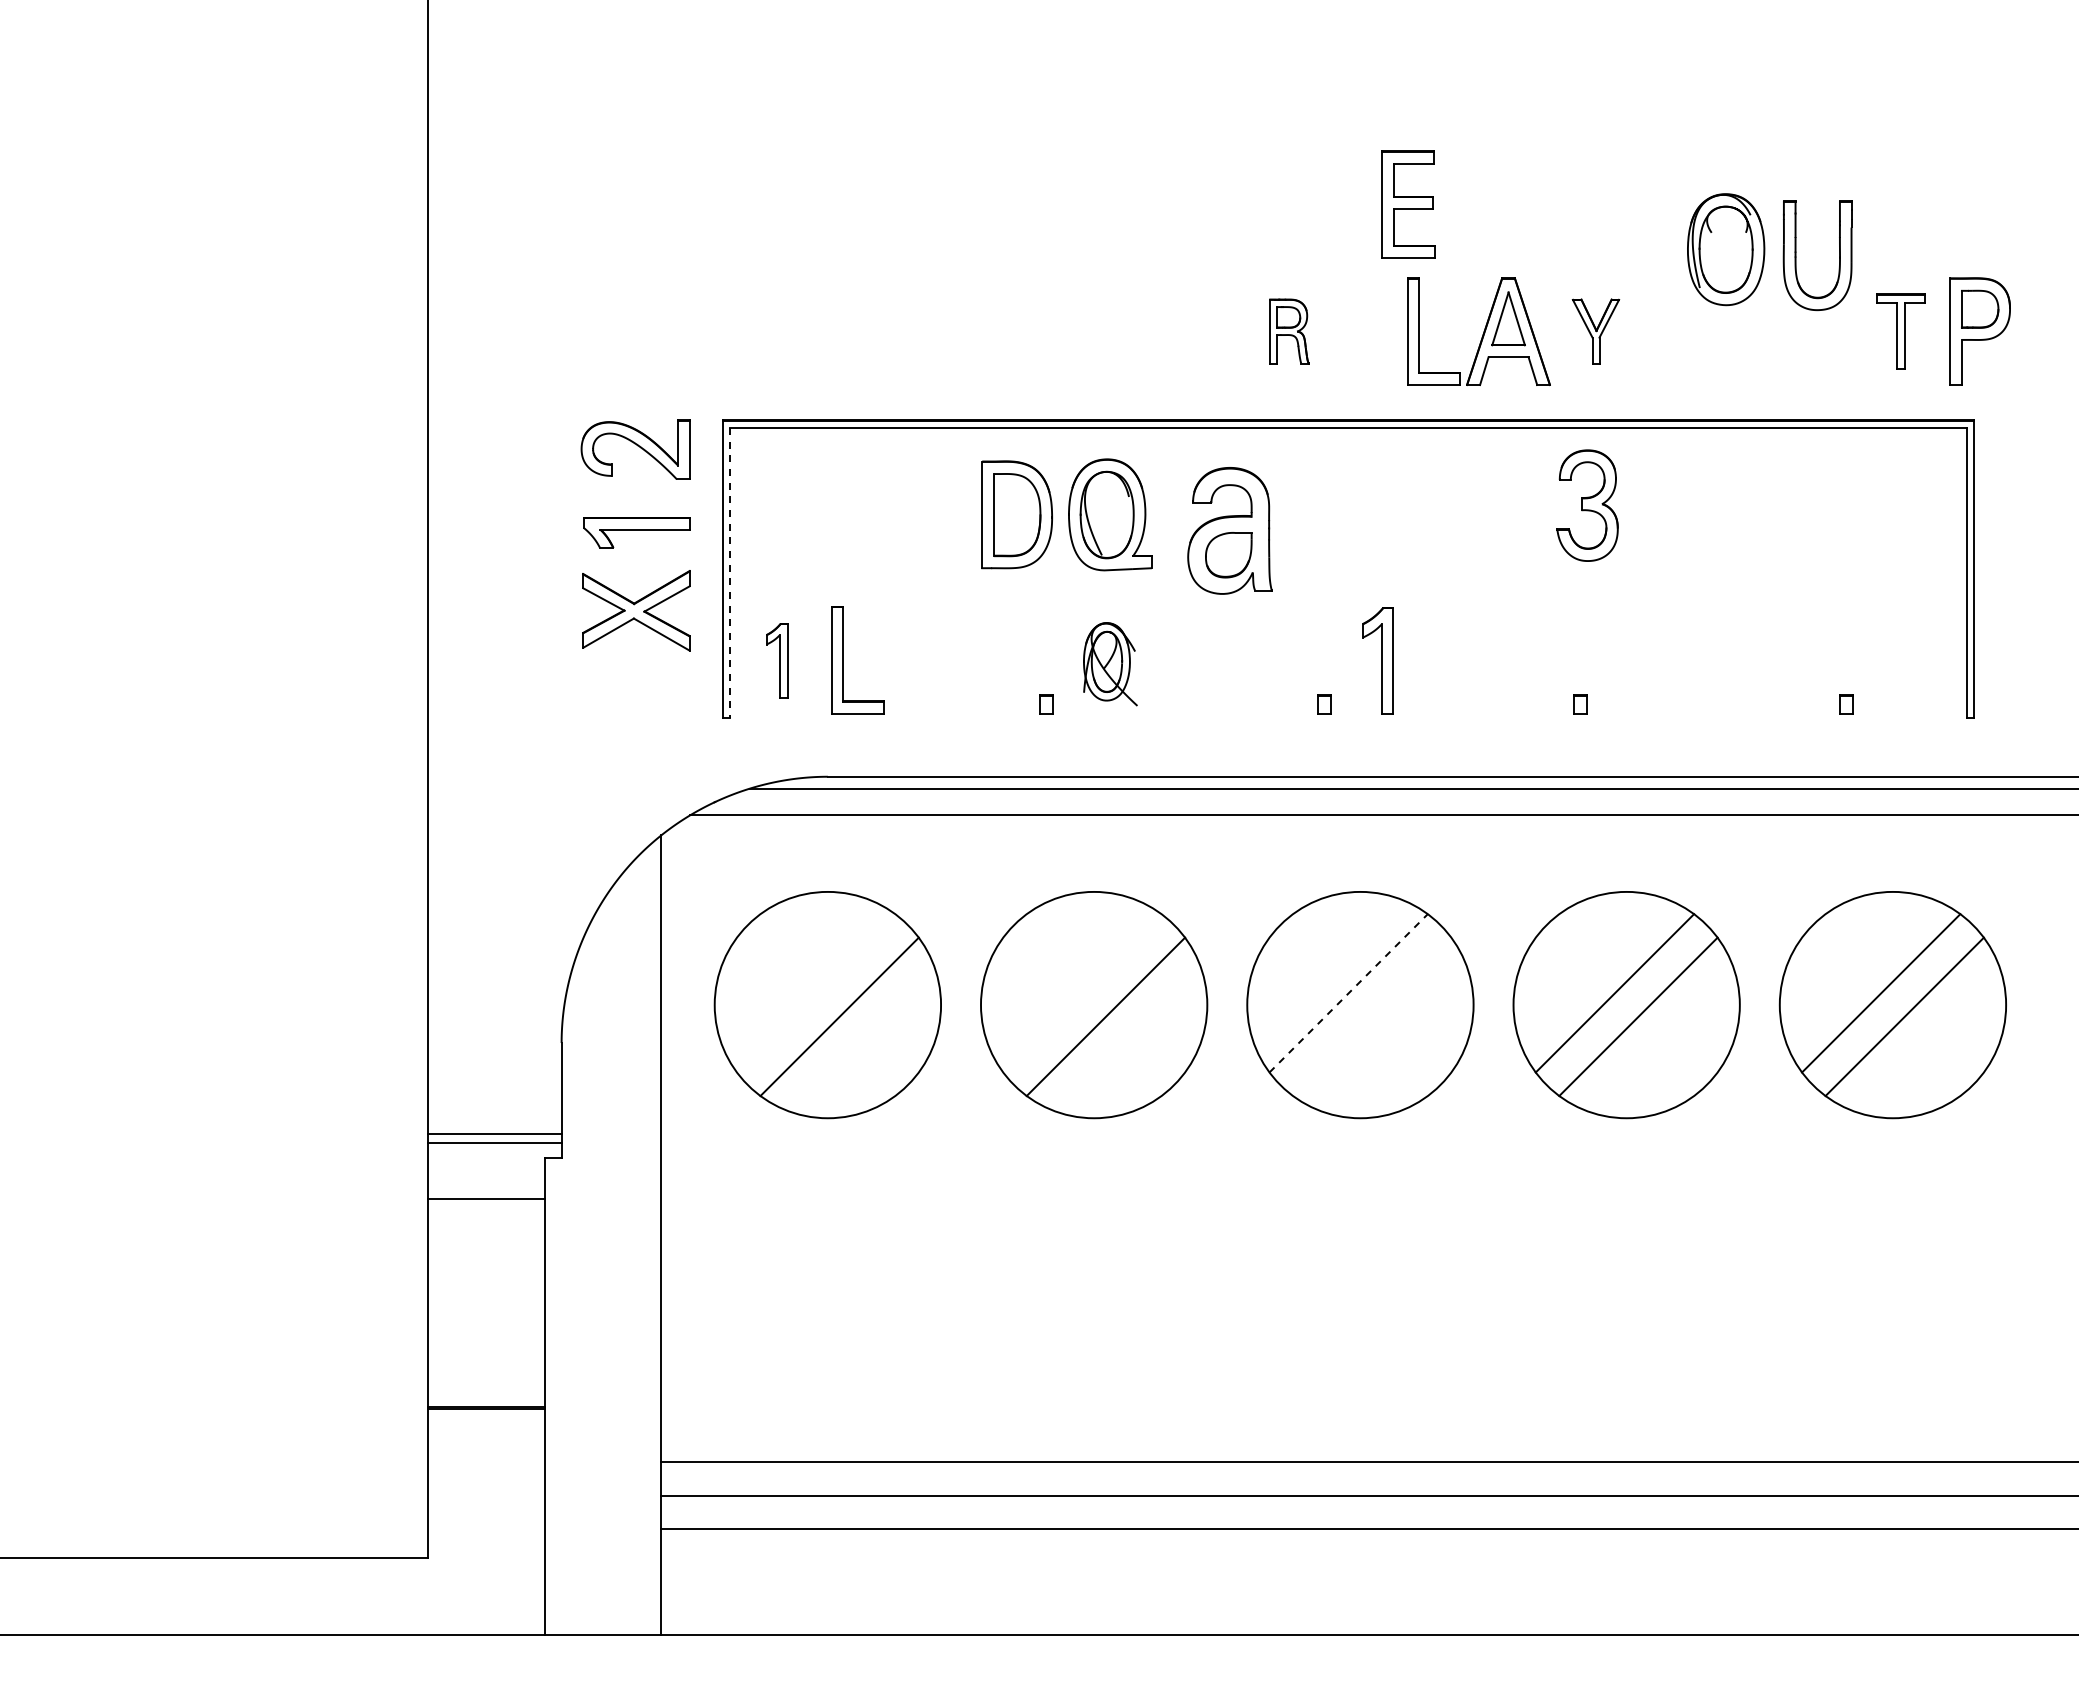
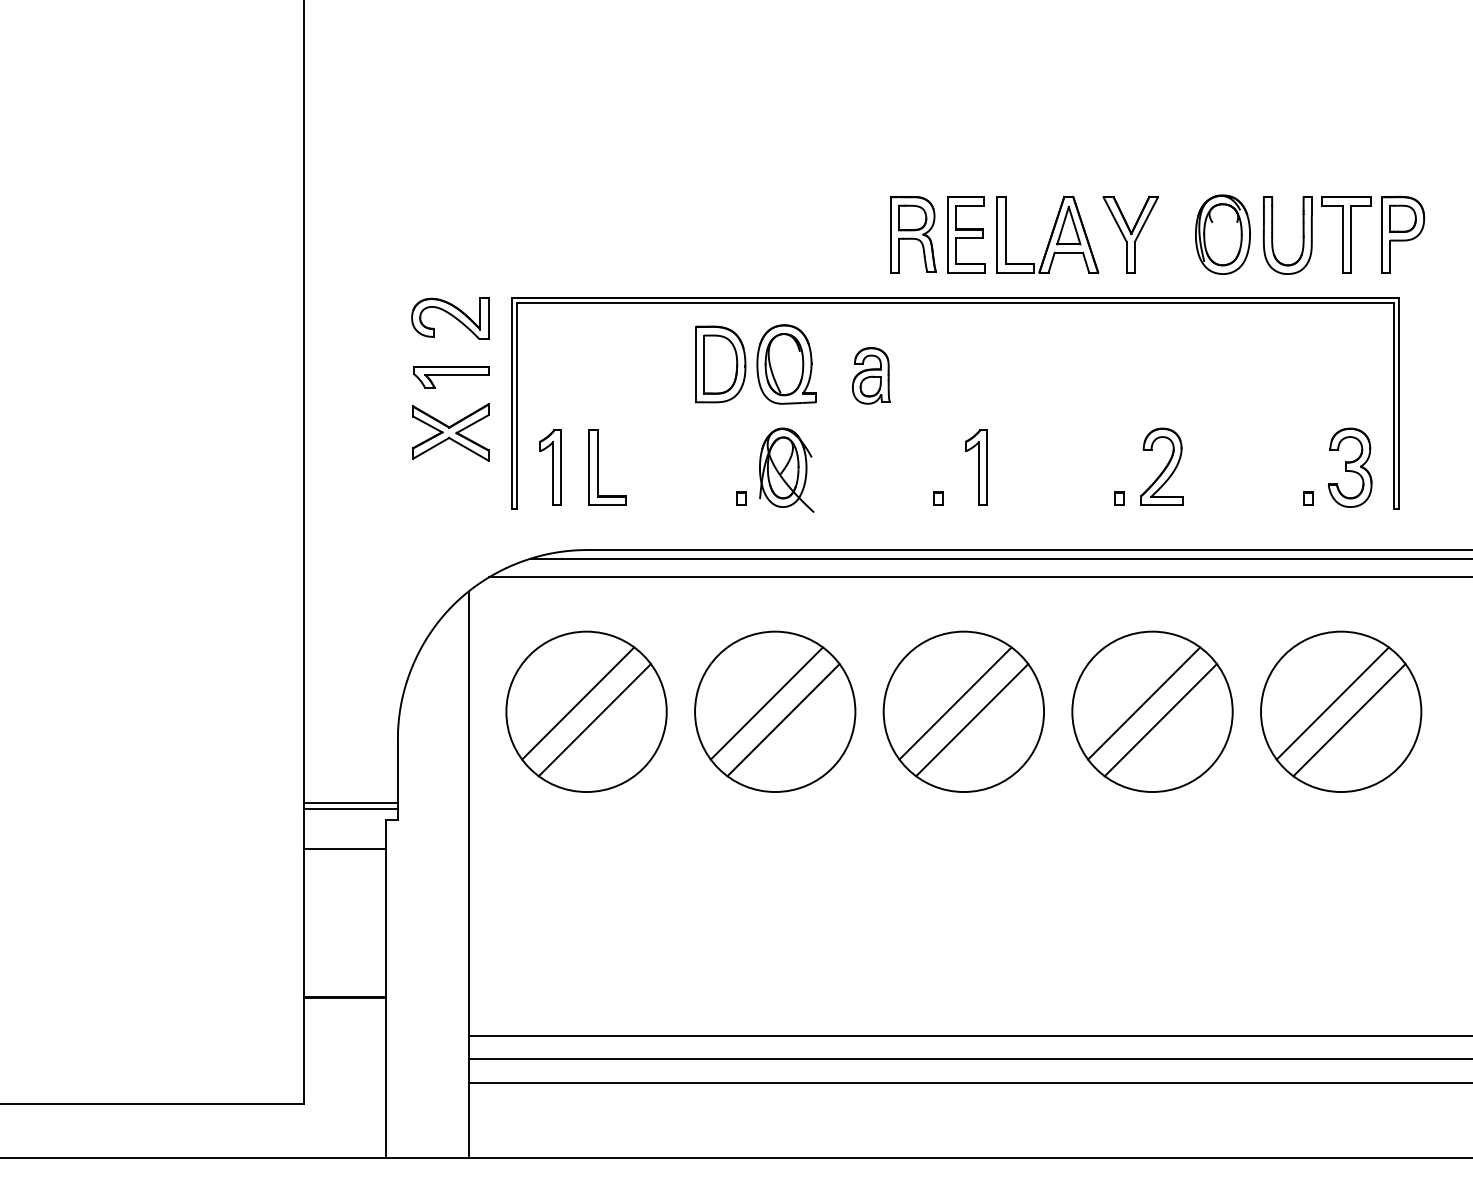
part: (1408, 204) -> (966, 234), moved
part: (1726, 249) -> (1223, 234), moved
part: (1796, 255) -> (1272, 235), moved
part: (1289, 331) -> (913, 234), size x1.67
part: (1595, 331) -> (1130, 234), size x1.67
part: (1900, 331) -> (1346, 234), size x1.43
part: (1587, 505) -> (1350, 467), moved
part: (1229, 530) -> (871, 375), size x0.62
line: (730, 573) -> (517, 406), dashed -> solid
part: (1639, 659) -> (1161, 466), added
part: (776, 660) -> (550, 467), size x1.43
part: (1110, 664) -> (786, 470), size x1.43
line: (815, 993) -> (577, 703), added
line: (1082, 993) -> (766, 703), added
line: (1348, 993) -> (955, 703), dashed -> solid
line: (1372, 1016) -> (972, 719), added

